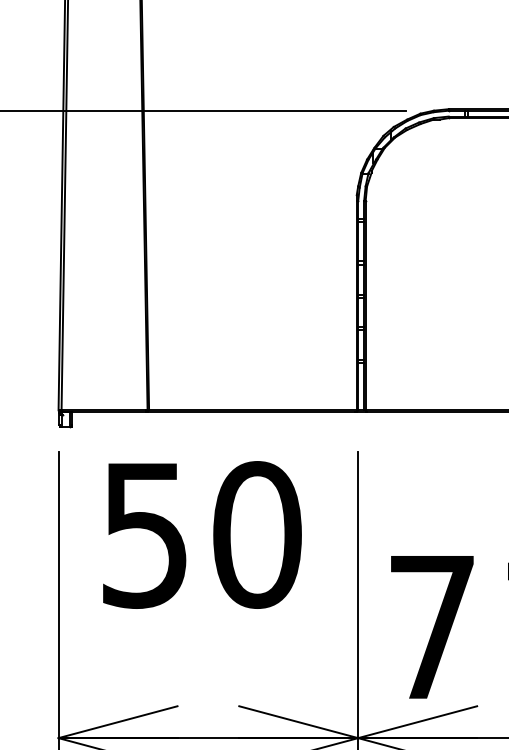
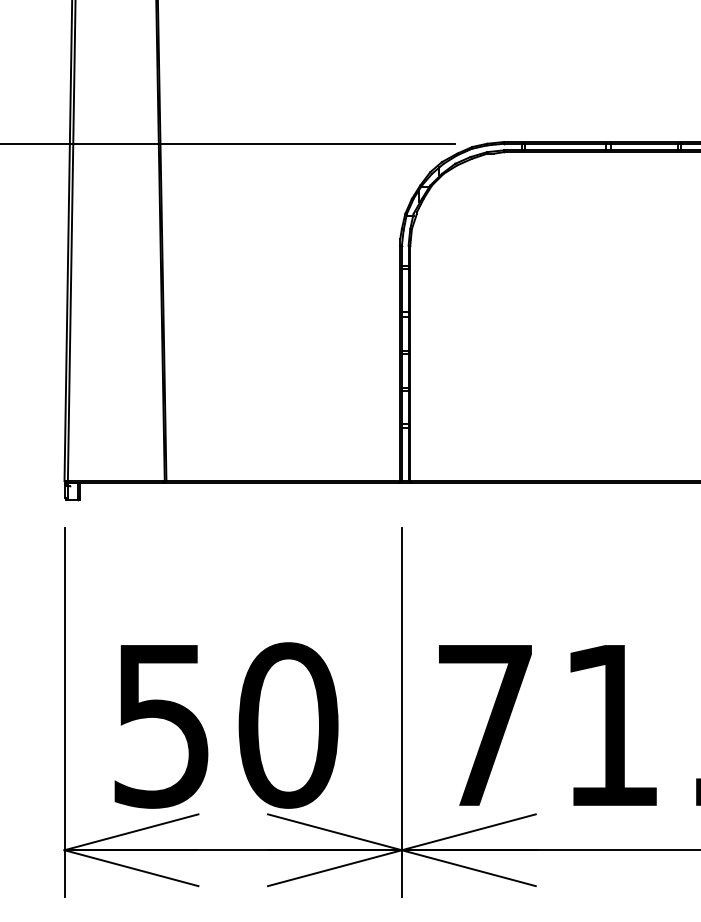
text: (202, 534) -> (226, 725), moved

